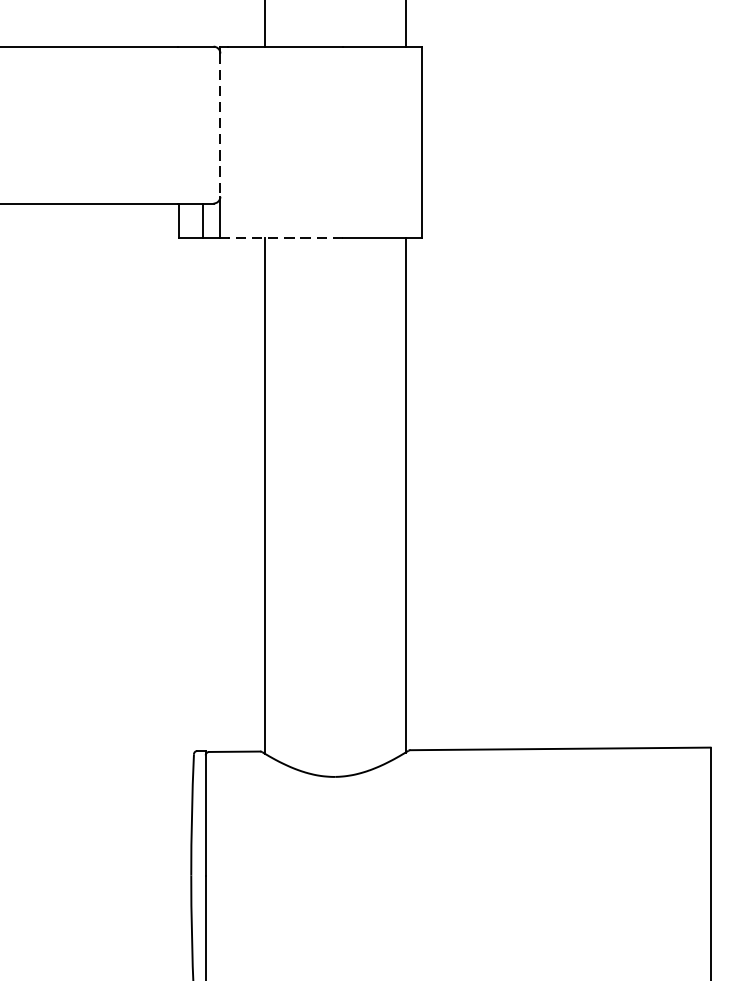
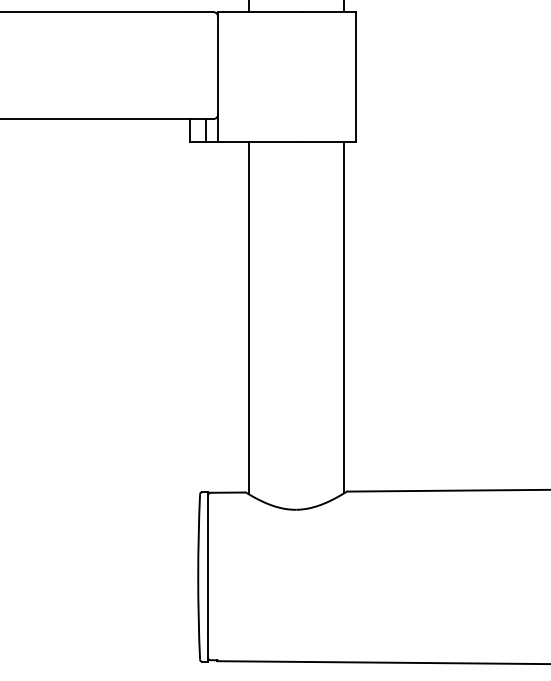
line: (221, 124) -> (218, 65), dashed -> solid
line: (284, 237) -> (261, 142), dashed -> solid

